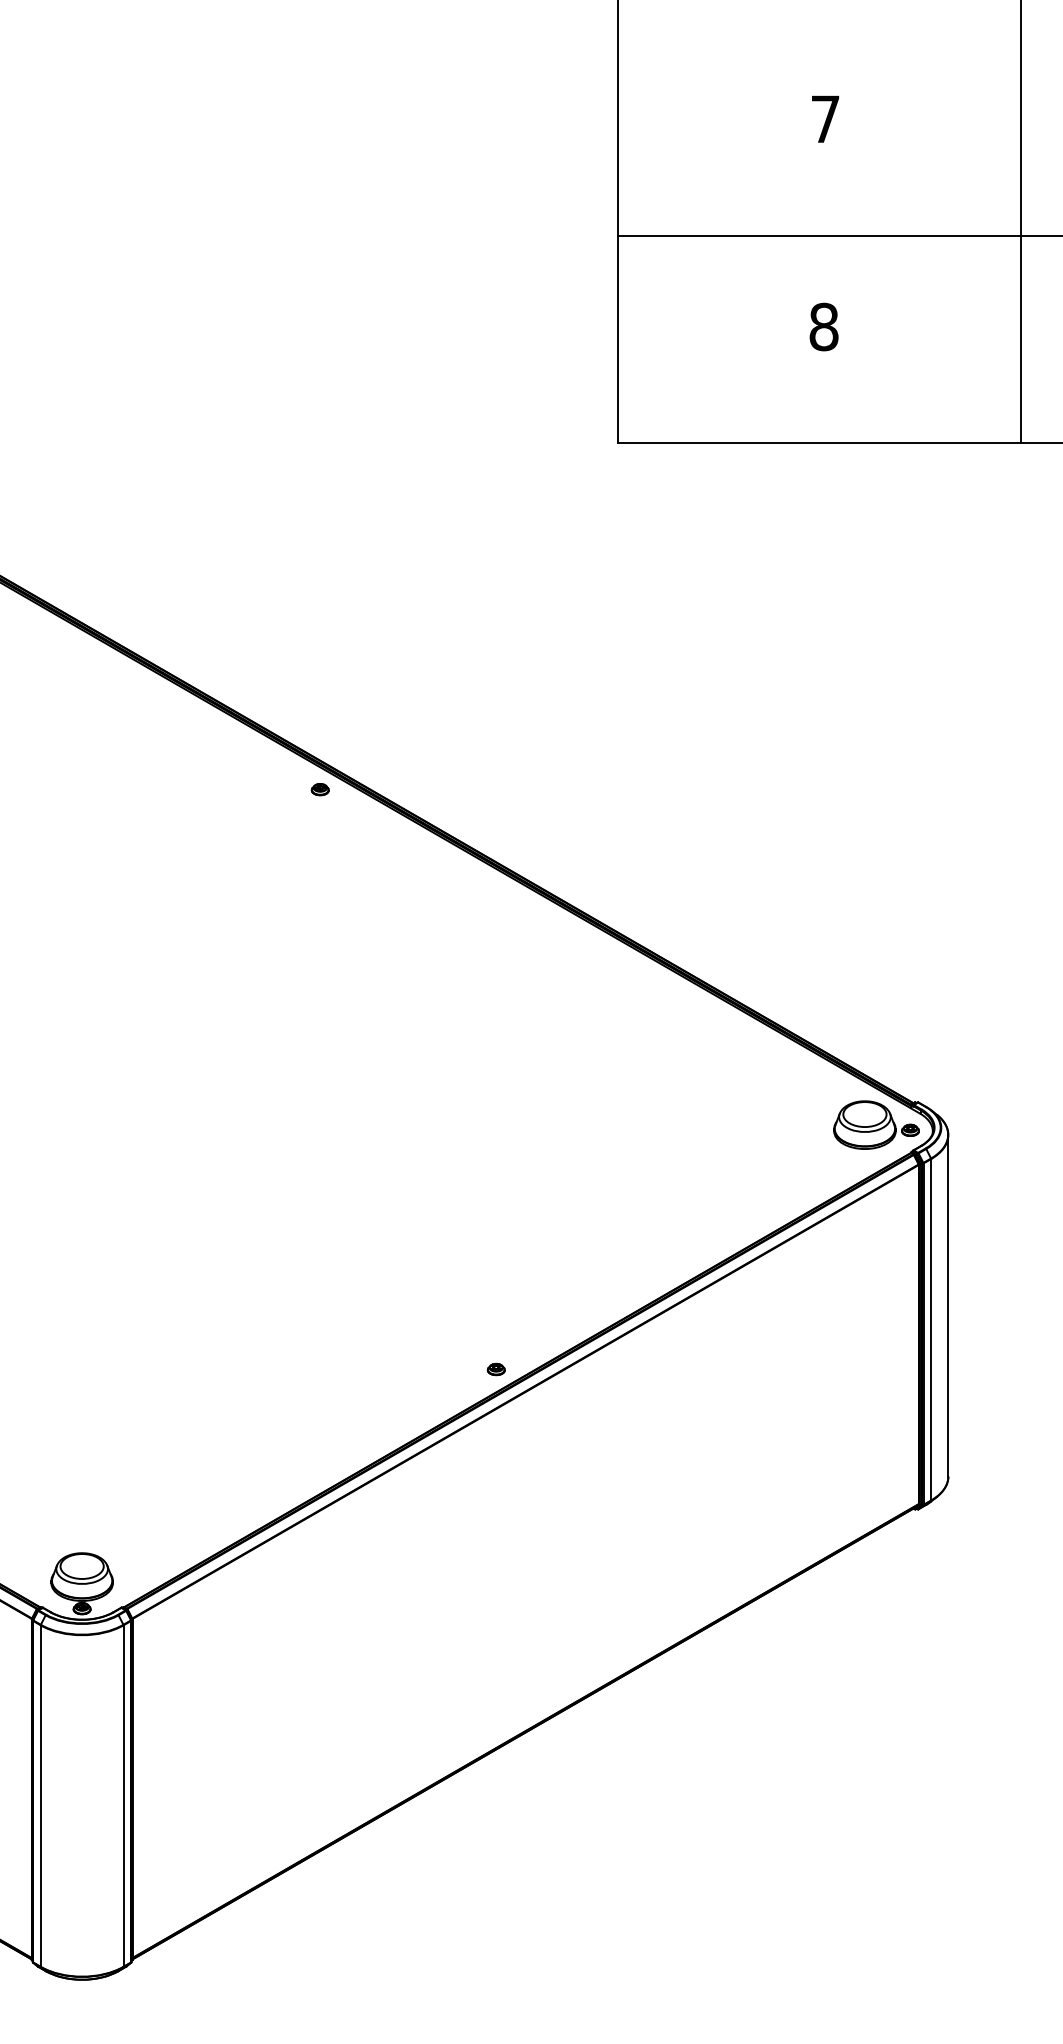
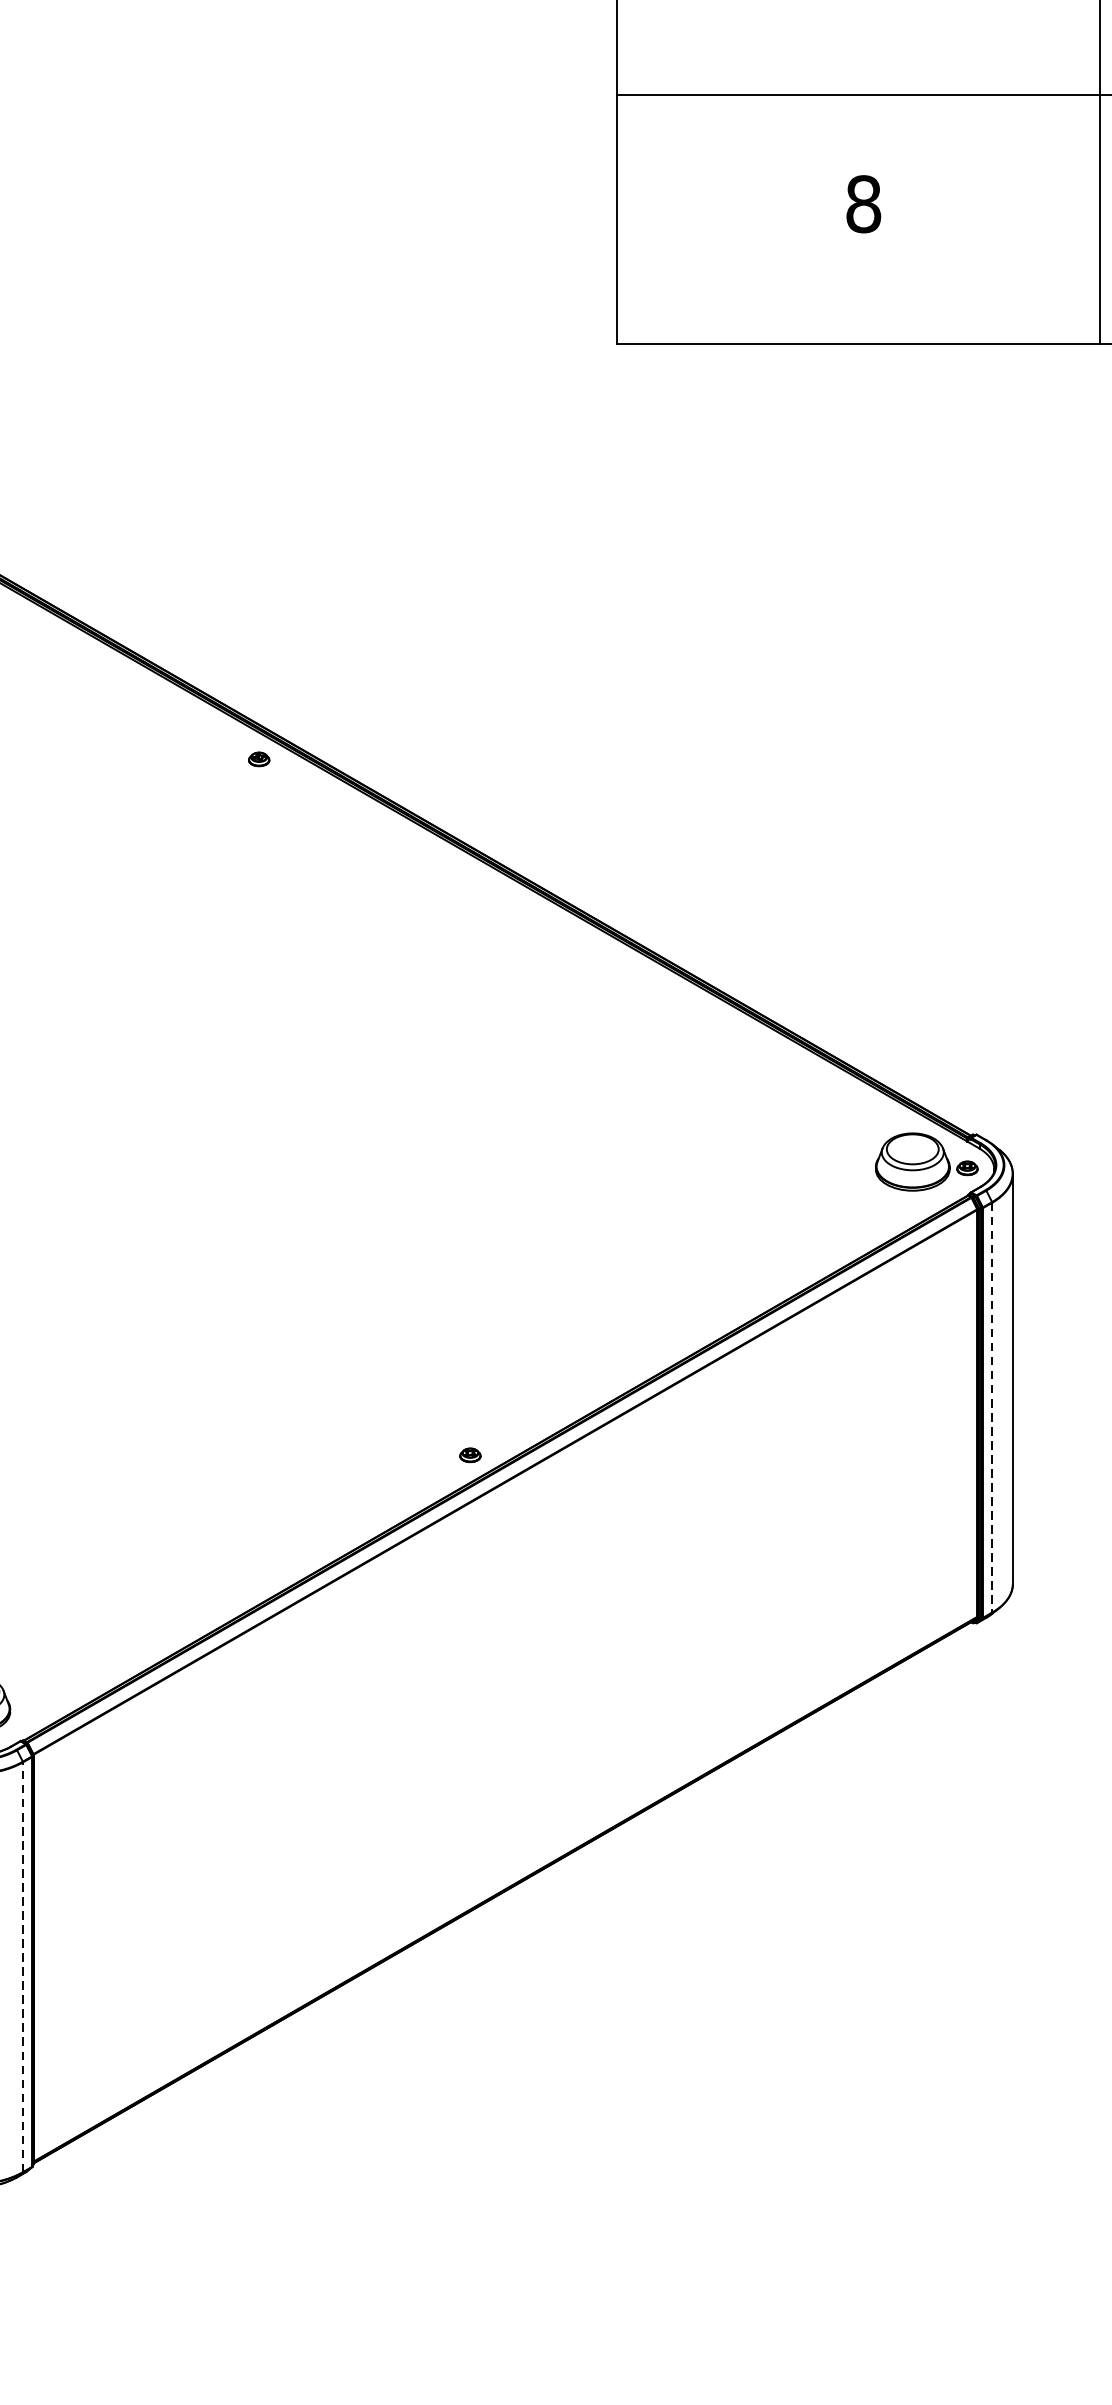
line: (931, 1329) -> (992, 1407), solid -> dashed
line: (123, 1796) -> (22, 1967), solid -> dashed

